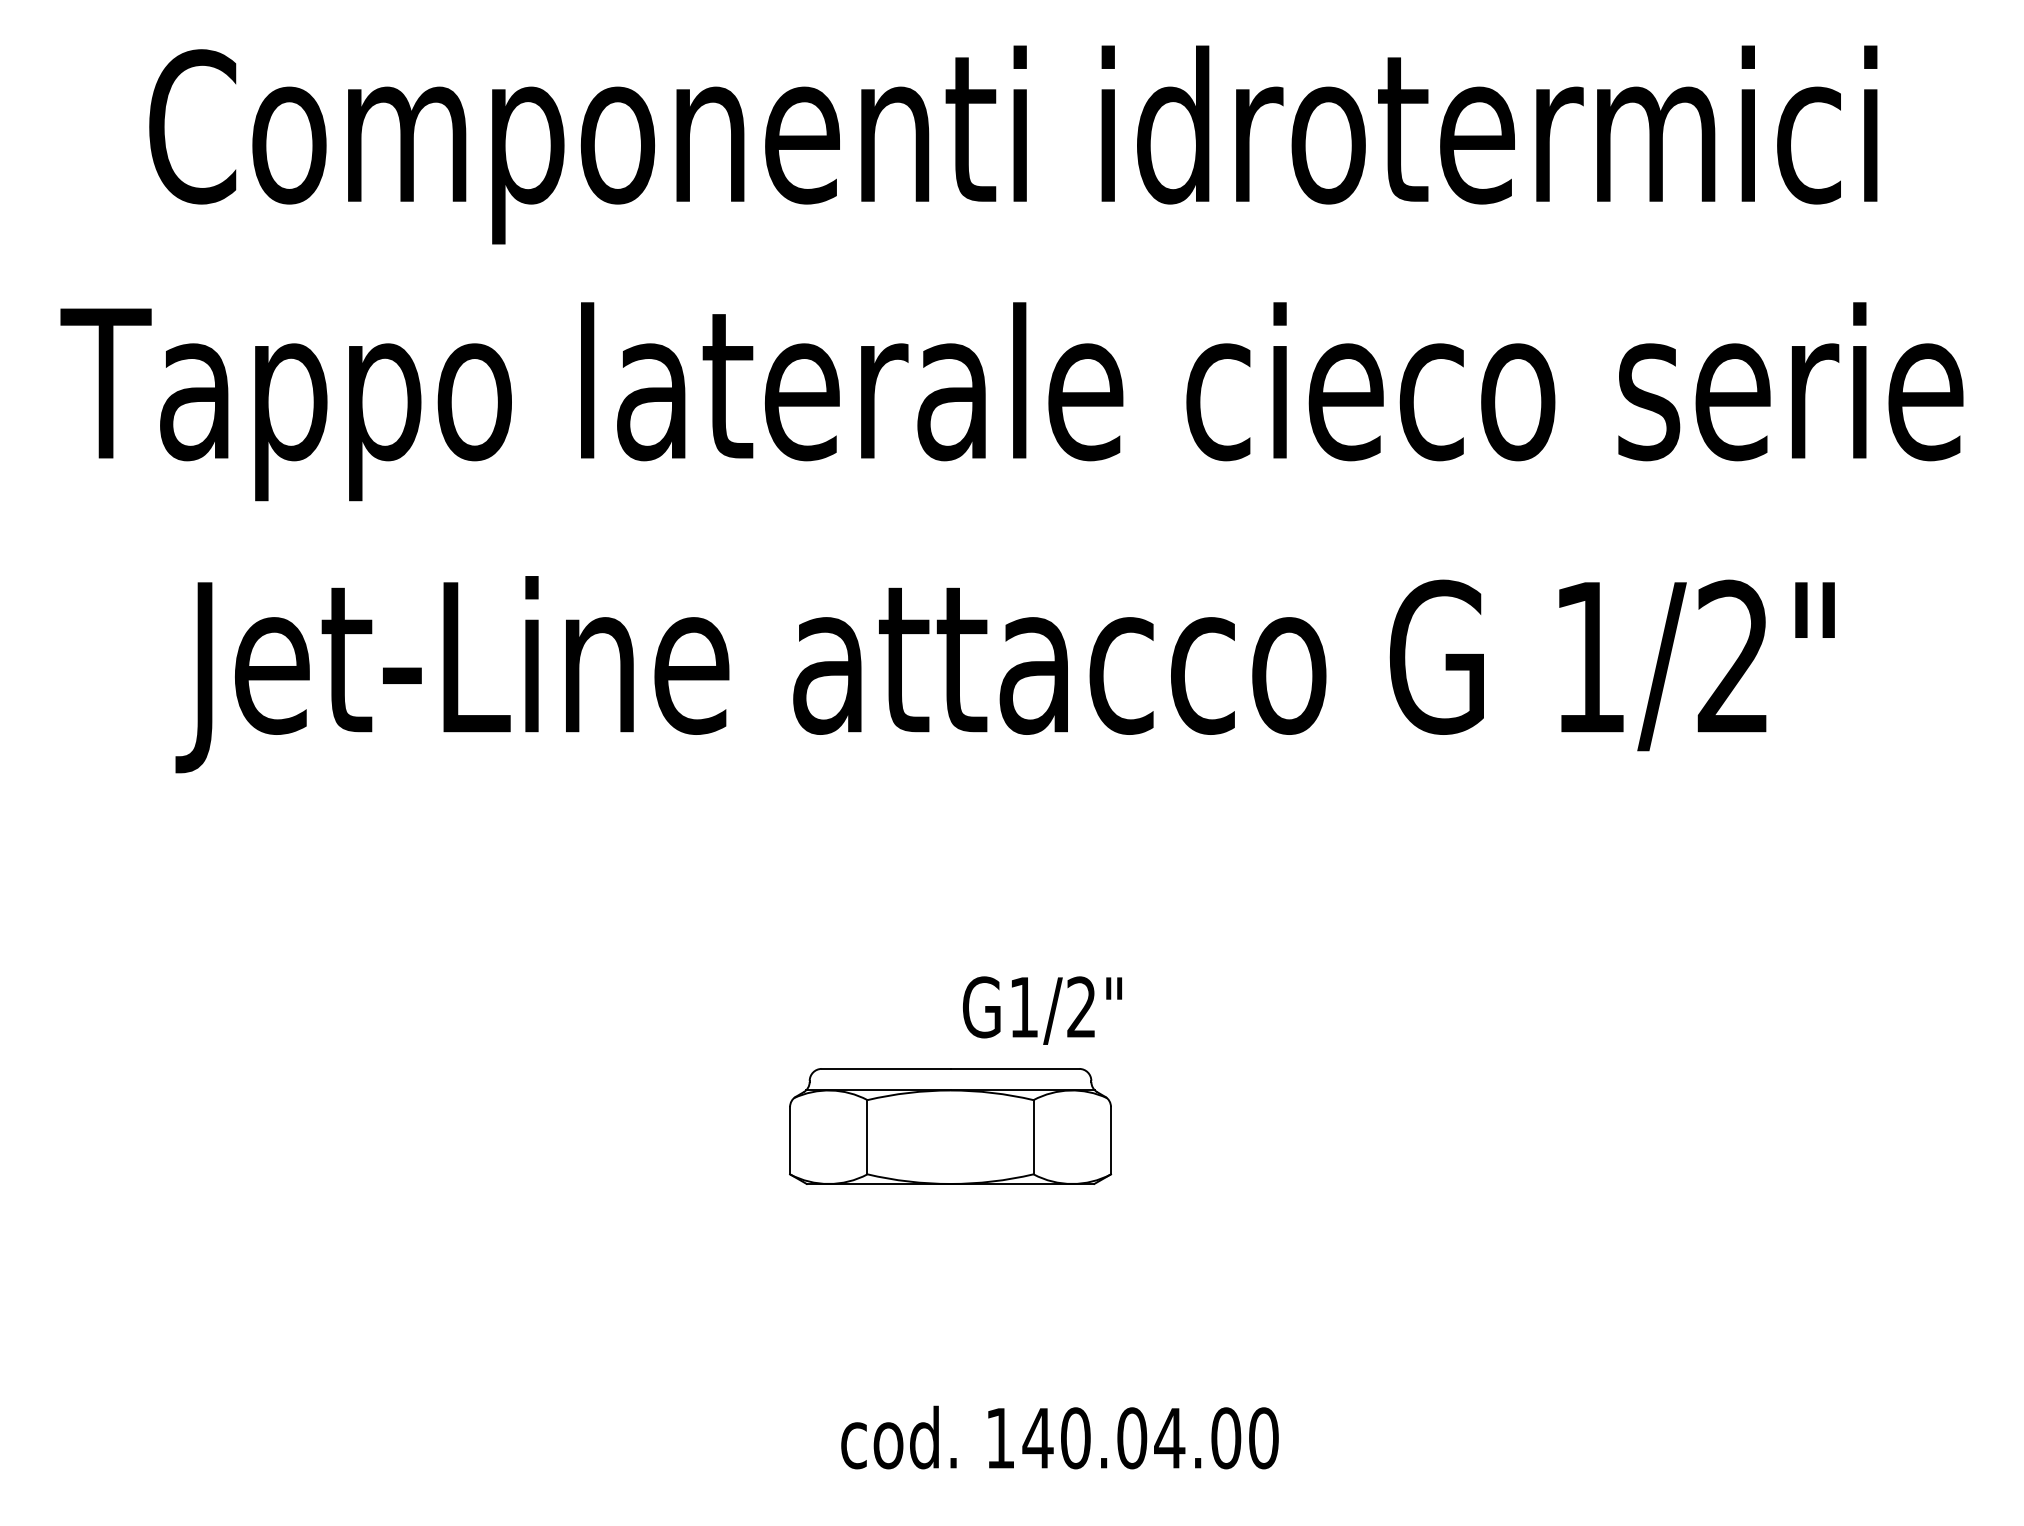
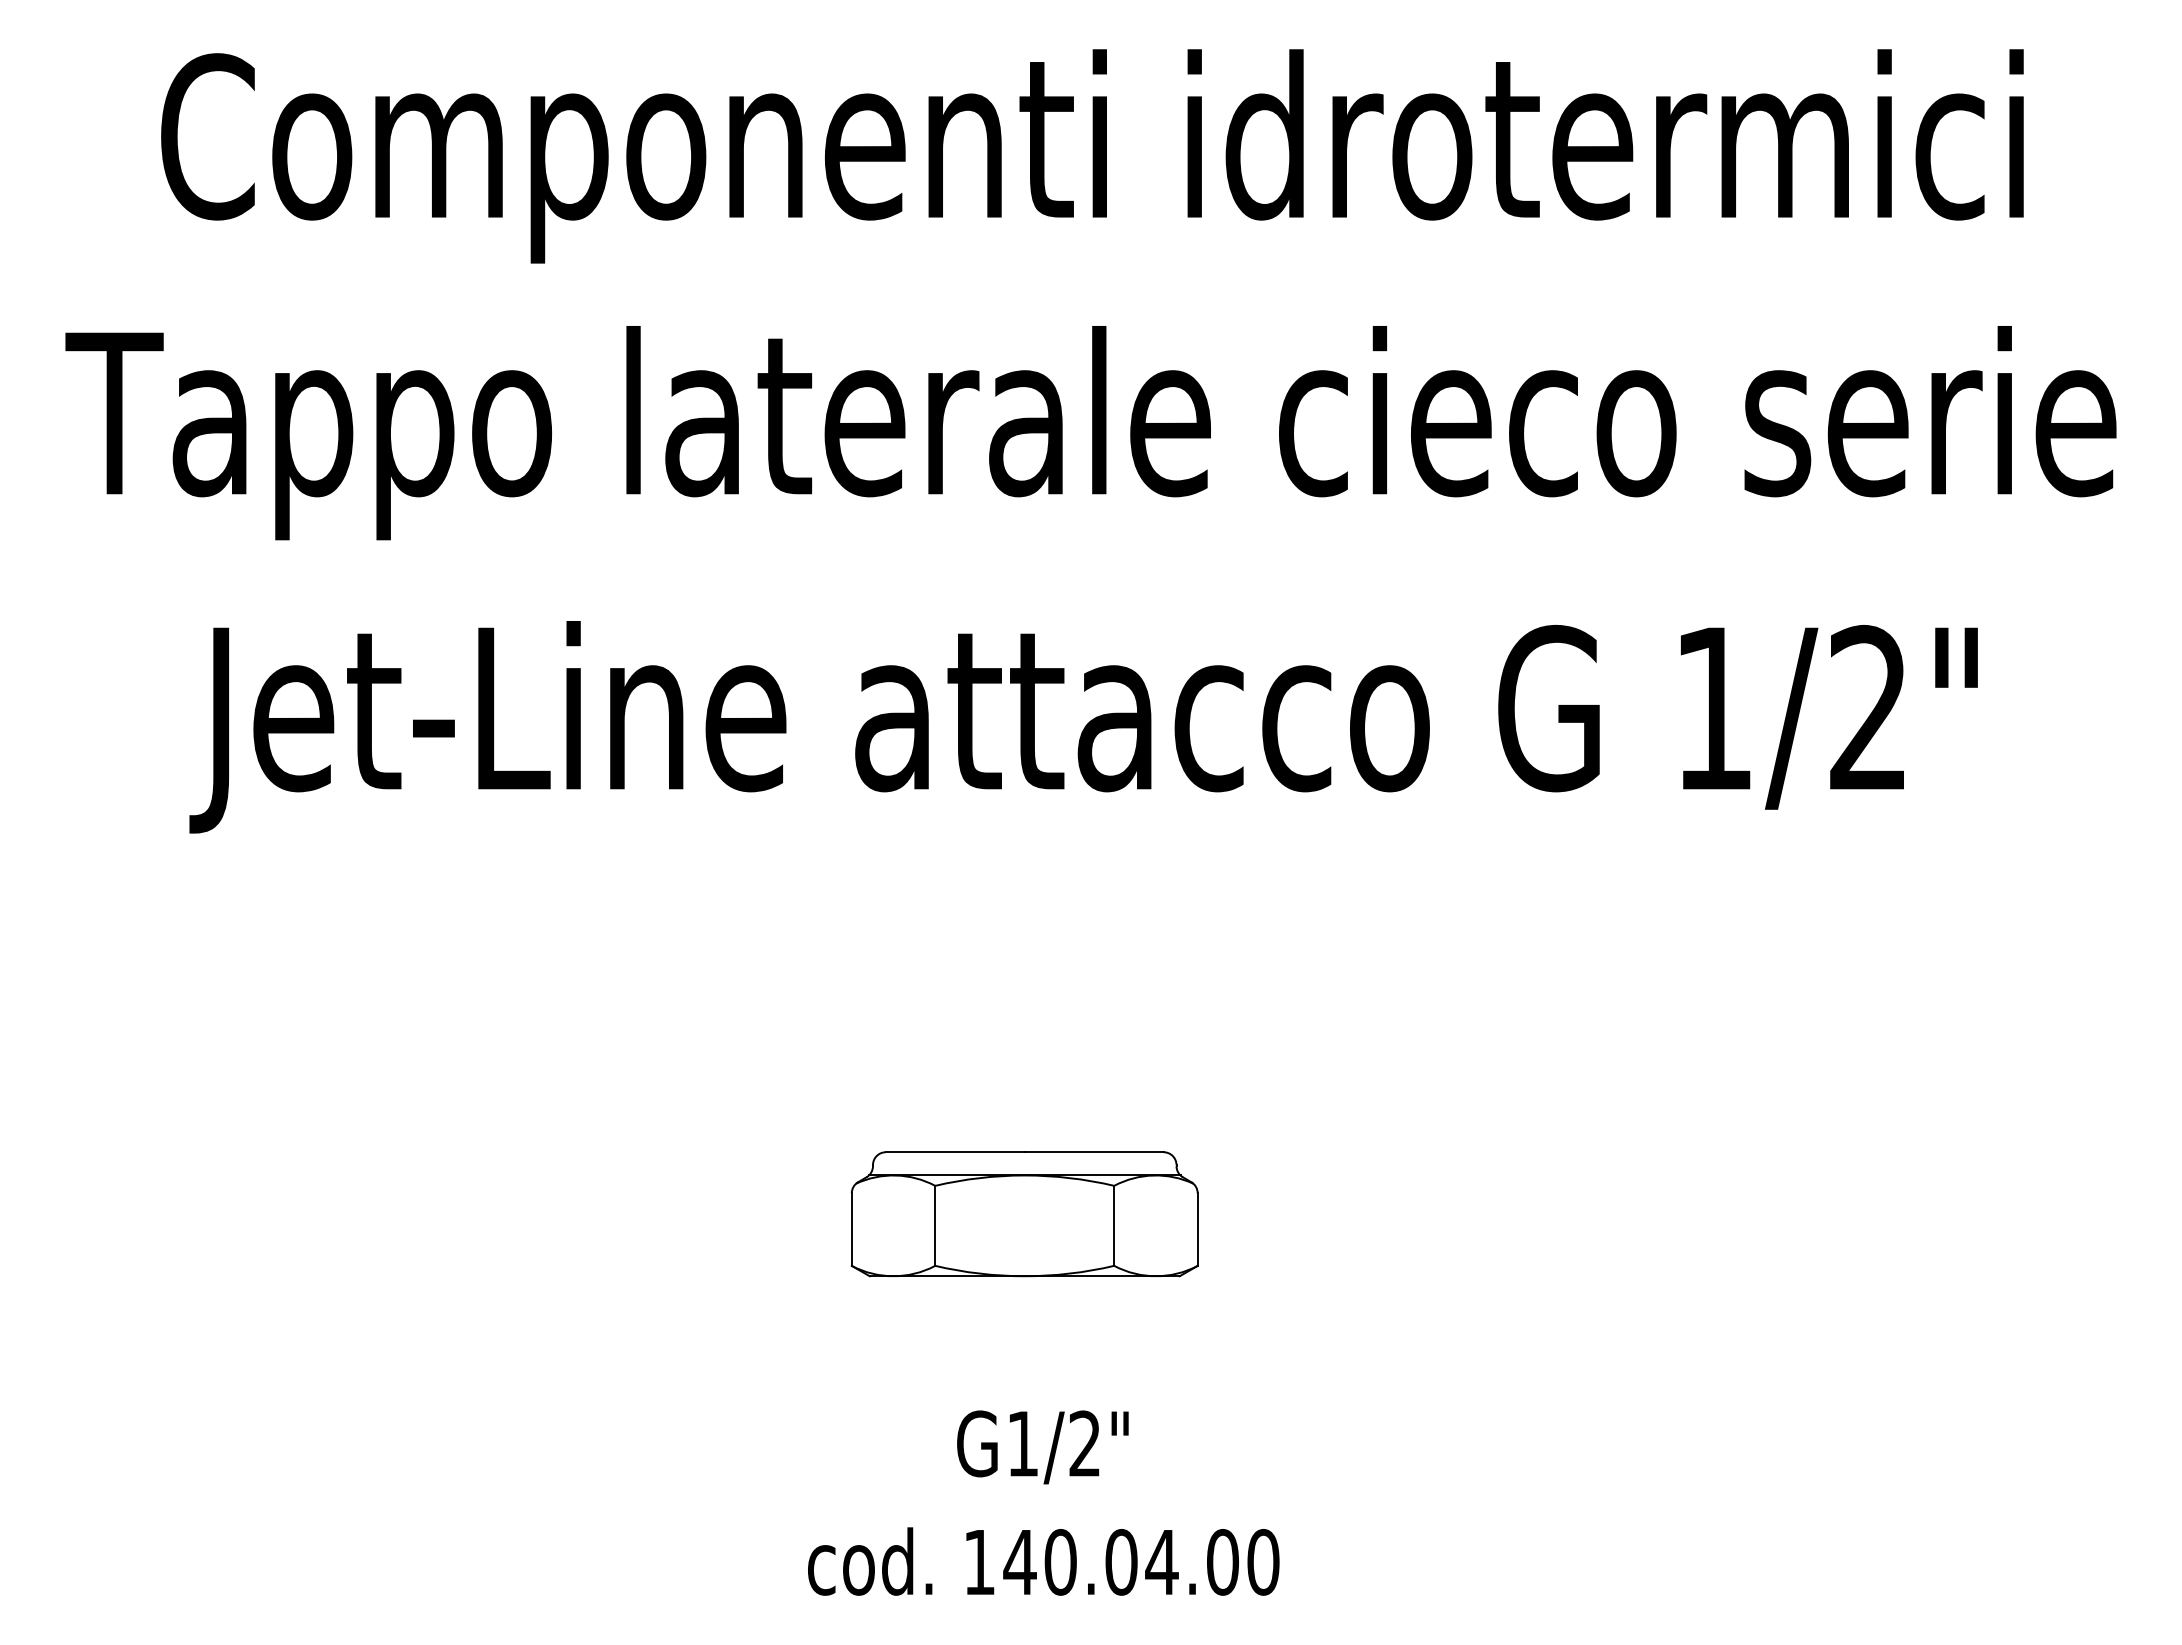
text: (1042, 1010) -> (1042, 1447), moved
text: (1059, 1437) -> (1043, 1561), moved

